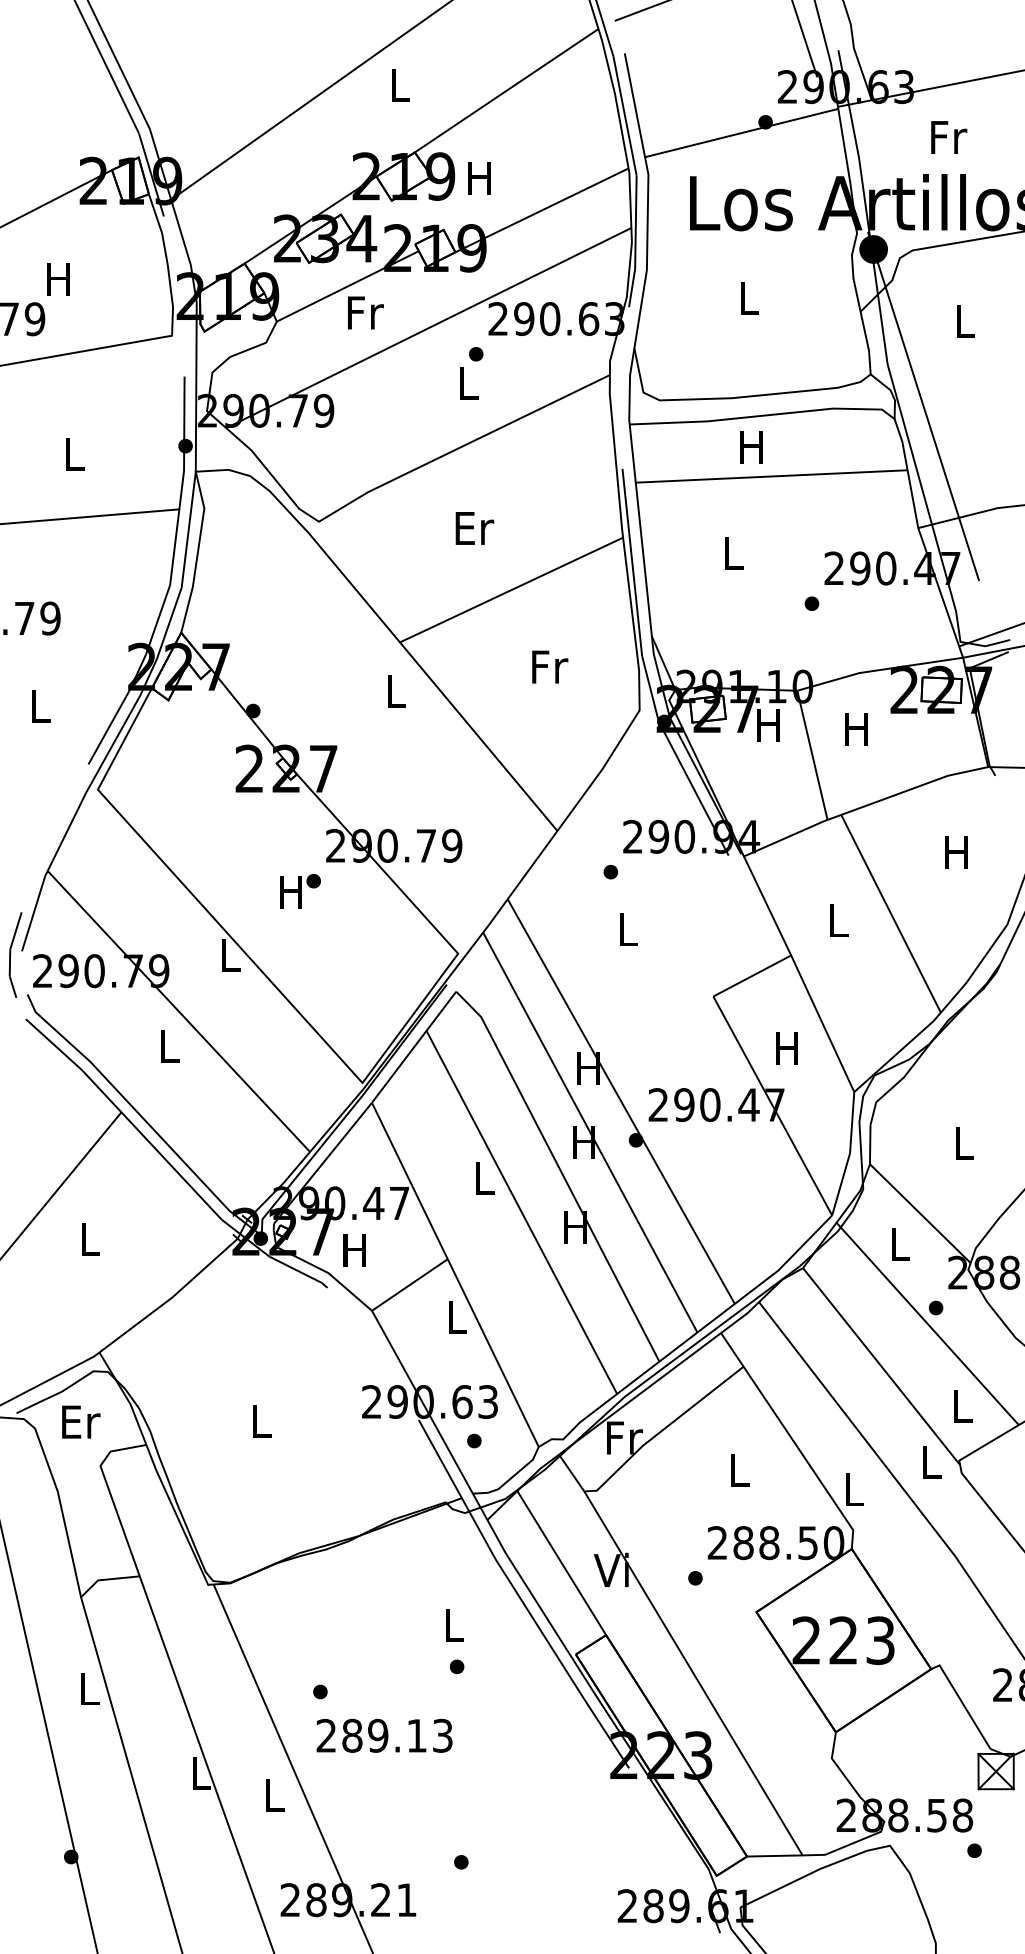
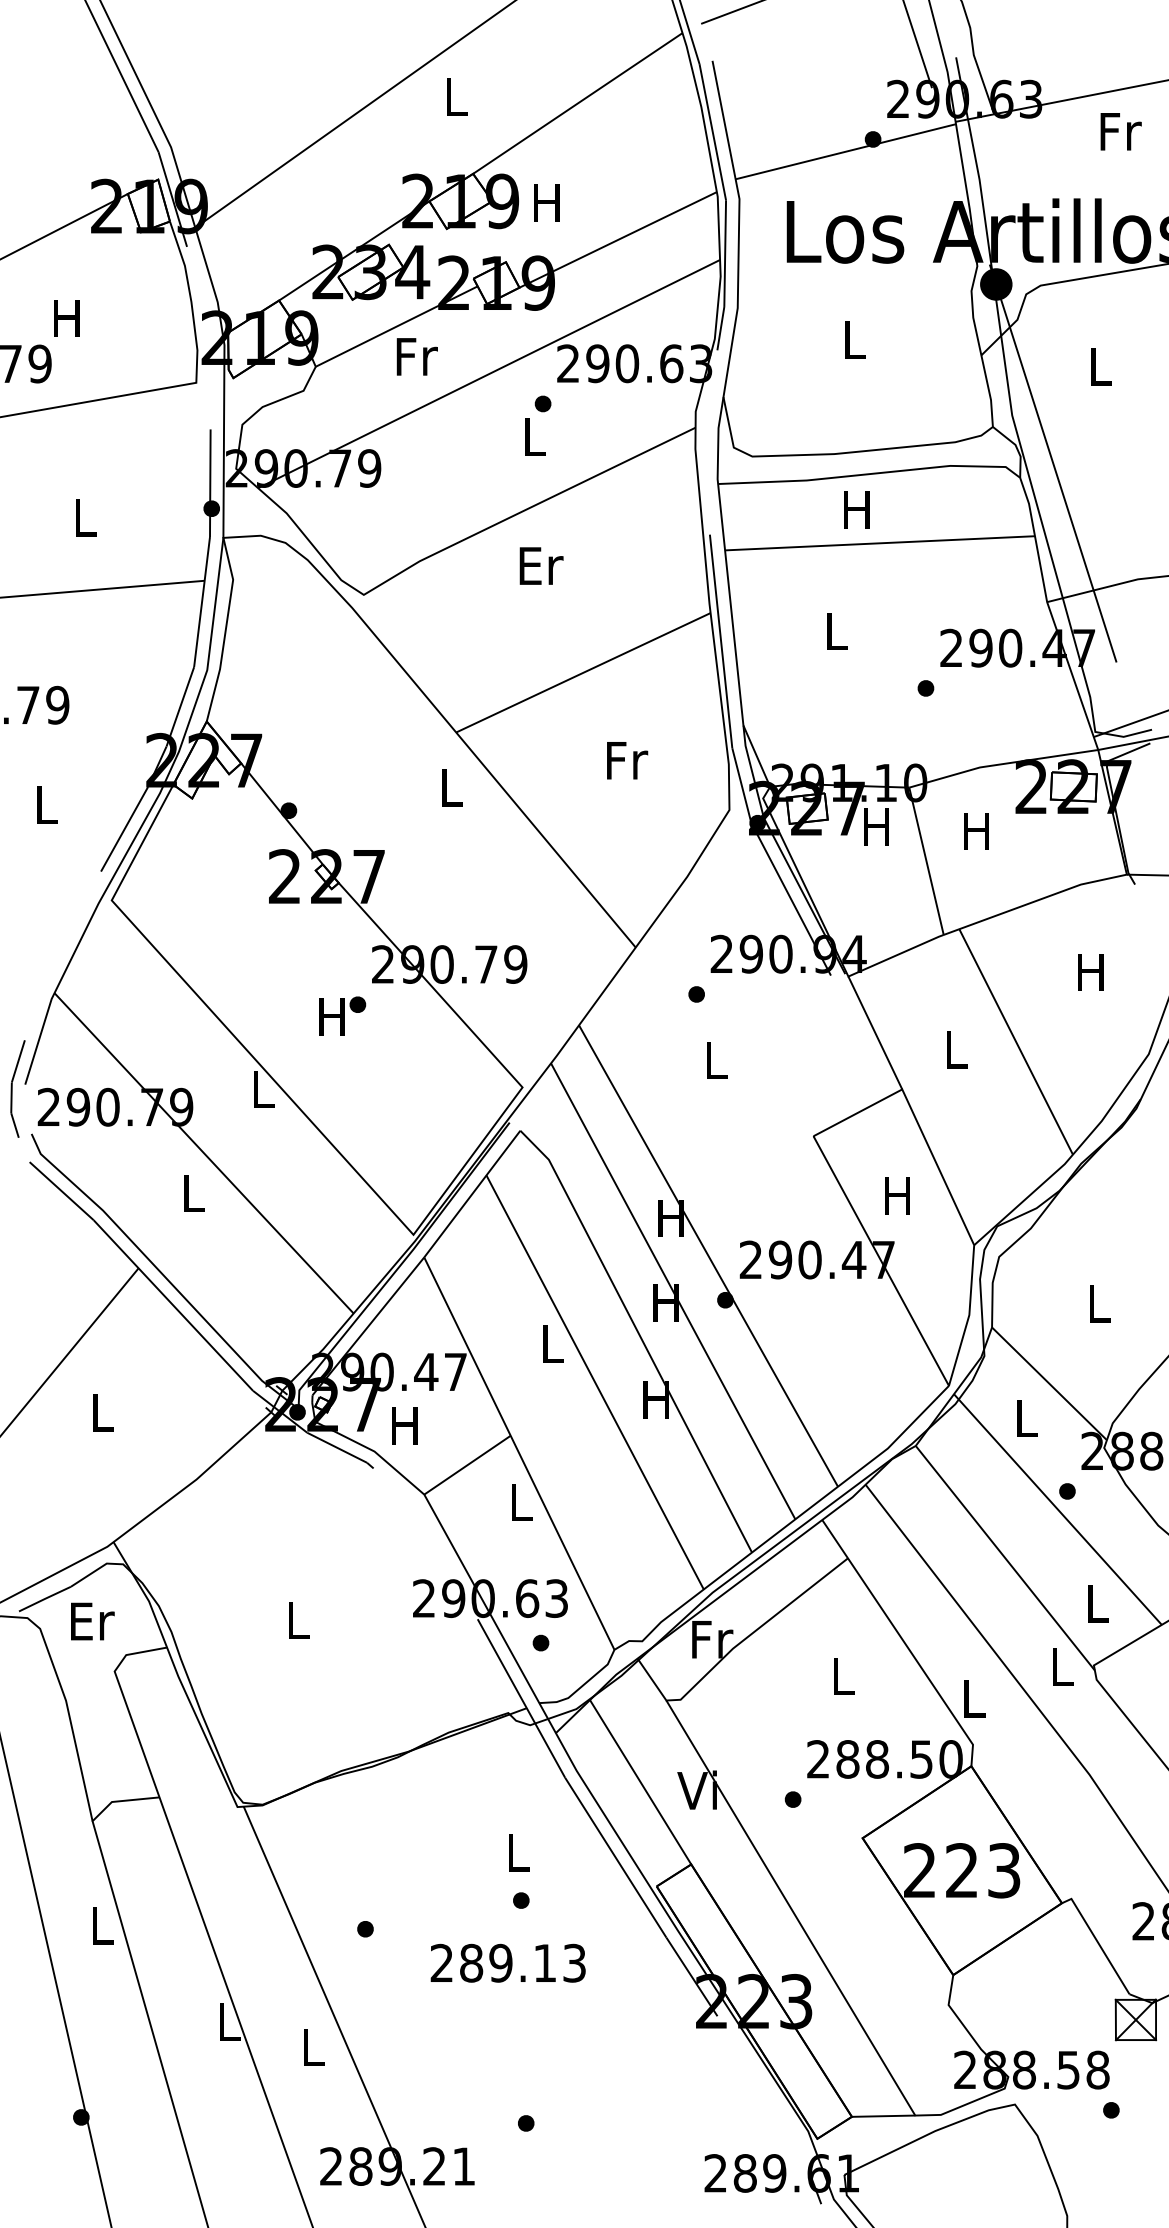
text: (949, 137) -> (1121, 131), moved
text: (474, 528) -> (541, 566), moved
text: (384, 1735) -> (508, 1962), moved

